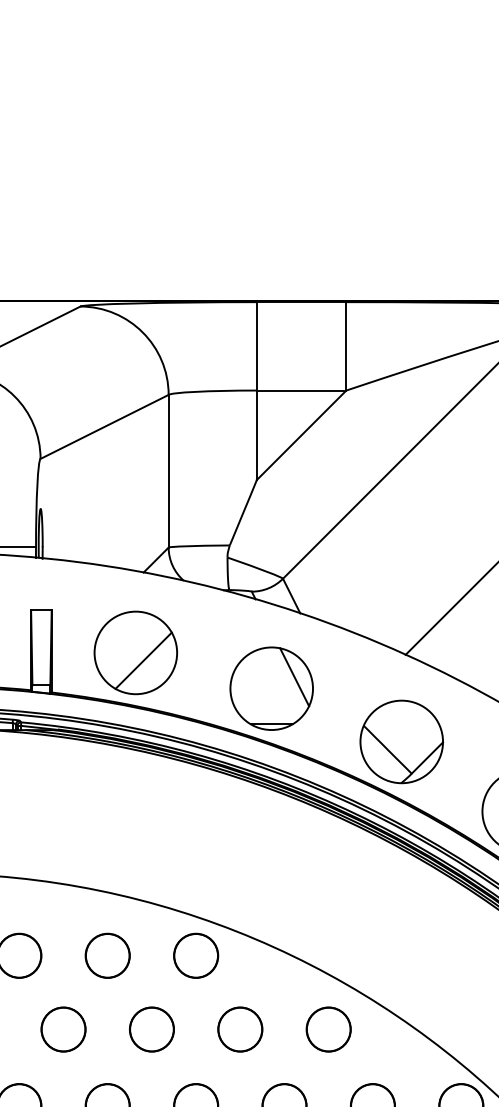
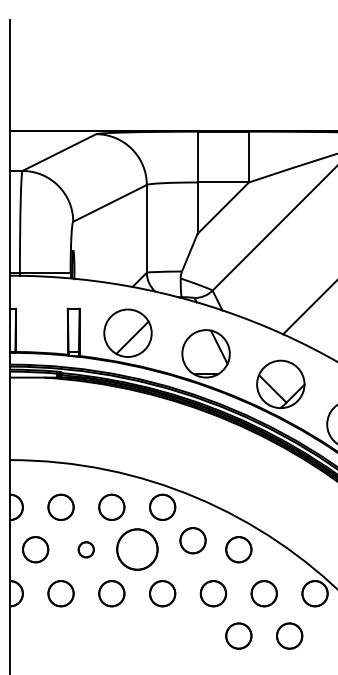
circle: (61, 1029) -> (85, 549), size x0.6
circle: (150, 1029) -> (136, 549), size x1.6
circle: (239, 1029) -> (192, 540), moved

